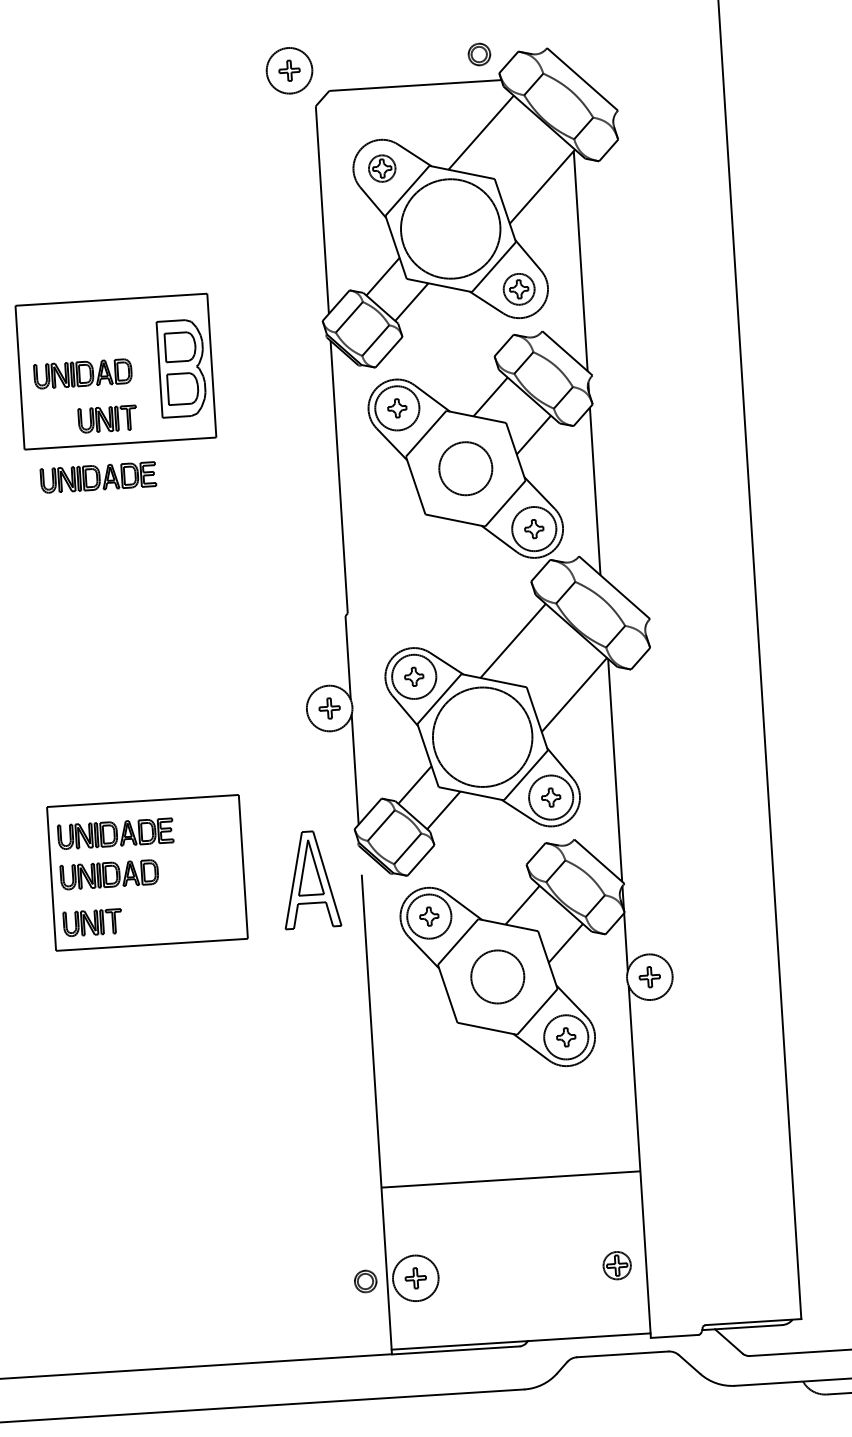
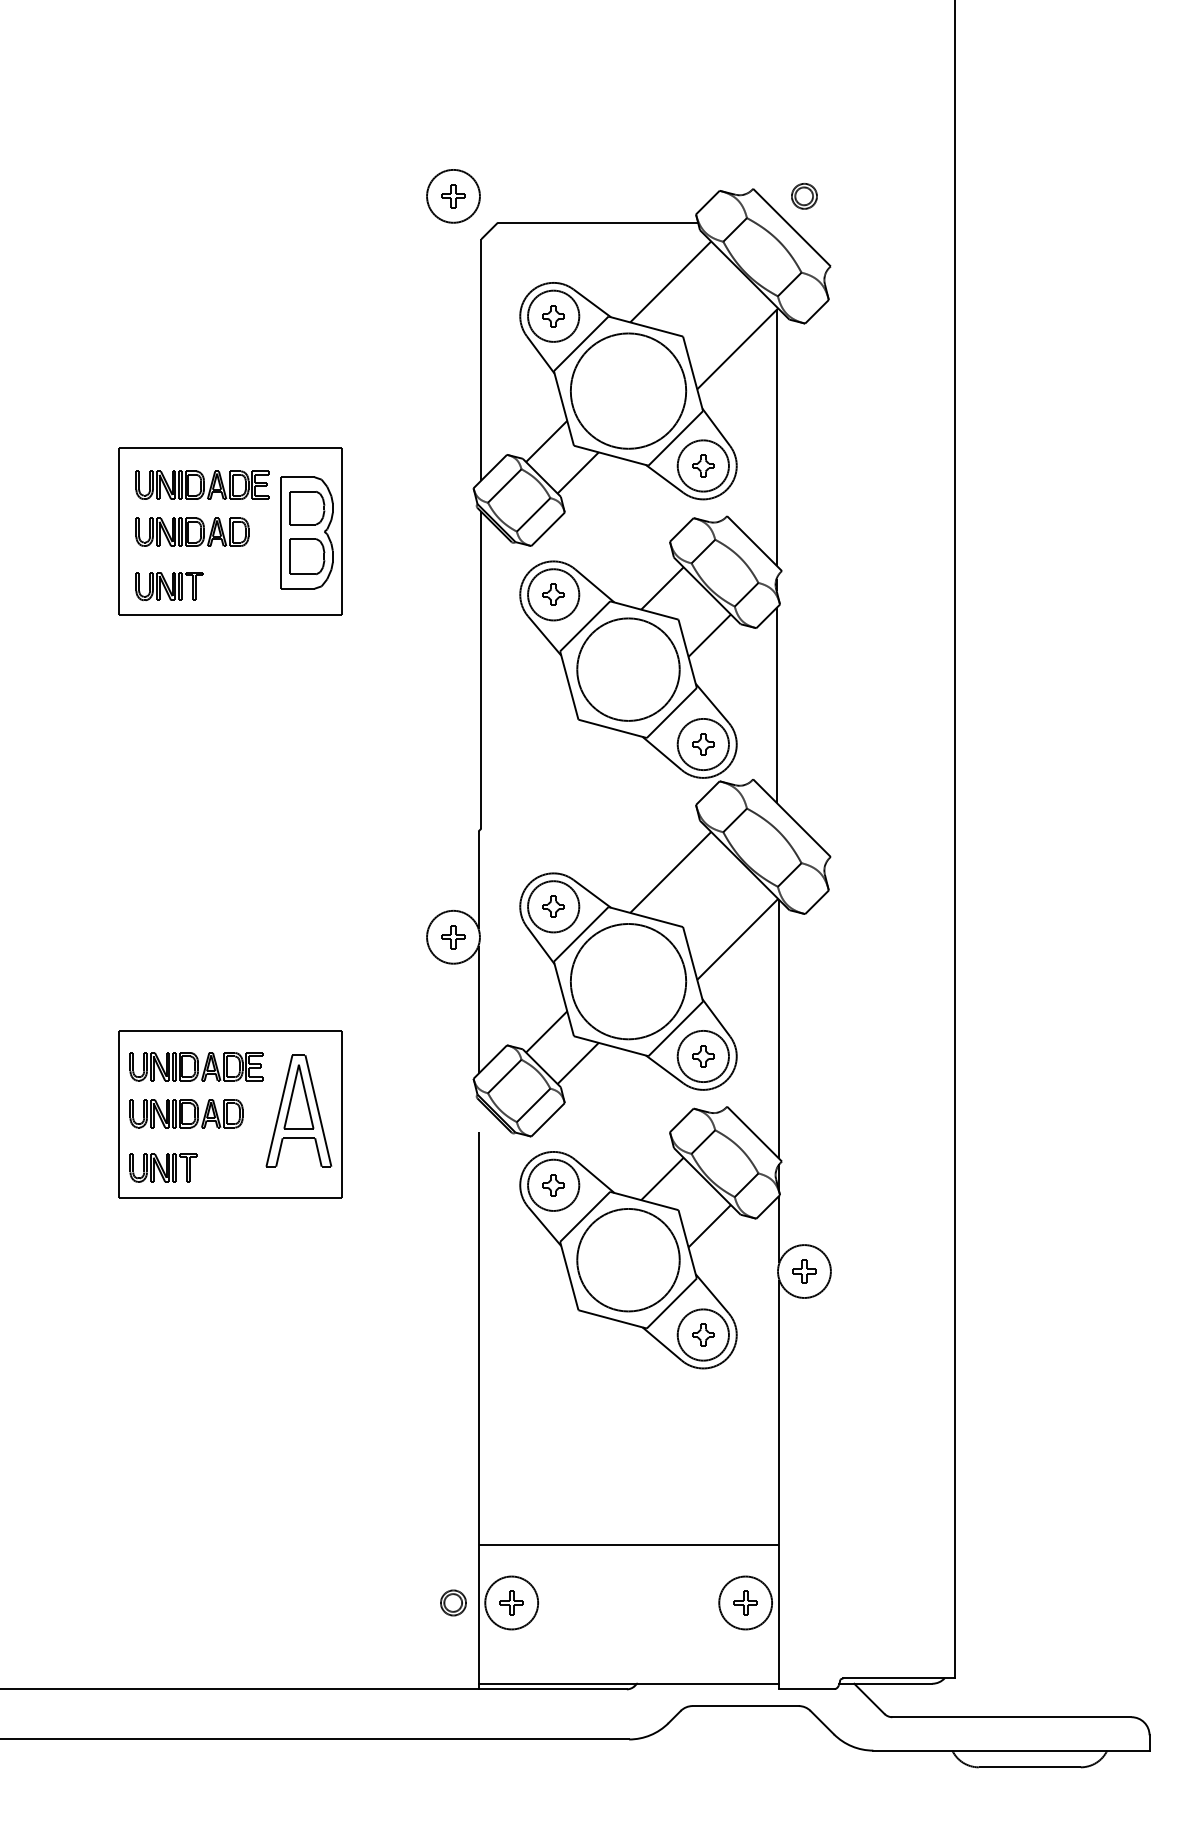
part: (479, 54) -> (804, 196), moved
circle: (382, 167) -> (553, 315), size x1.67
circle: (518, 288) -> (702, 465), size x1.43
part: (107, 419) -> (169, 586), moved
circle: (465, 468) -> (628, 669), size x1.67
part: (98, 477) -> (202, 484), moved
part: (310, 879) -> (298, 1110), moved
circle: (497, 976) -> (628, 1259), size x1.67
line: (510, 1179) -> (628, 1544), moved
circle: (617, 1265) -> (745, 1602), size x1.67

